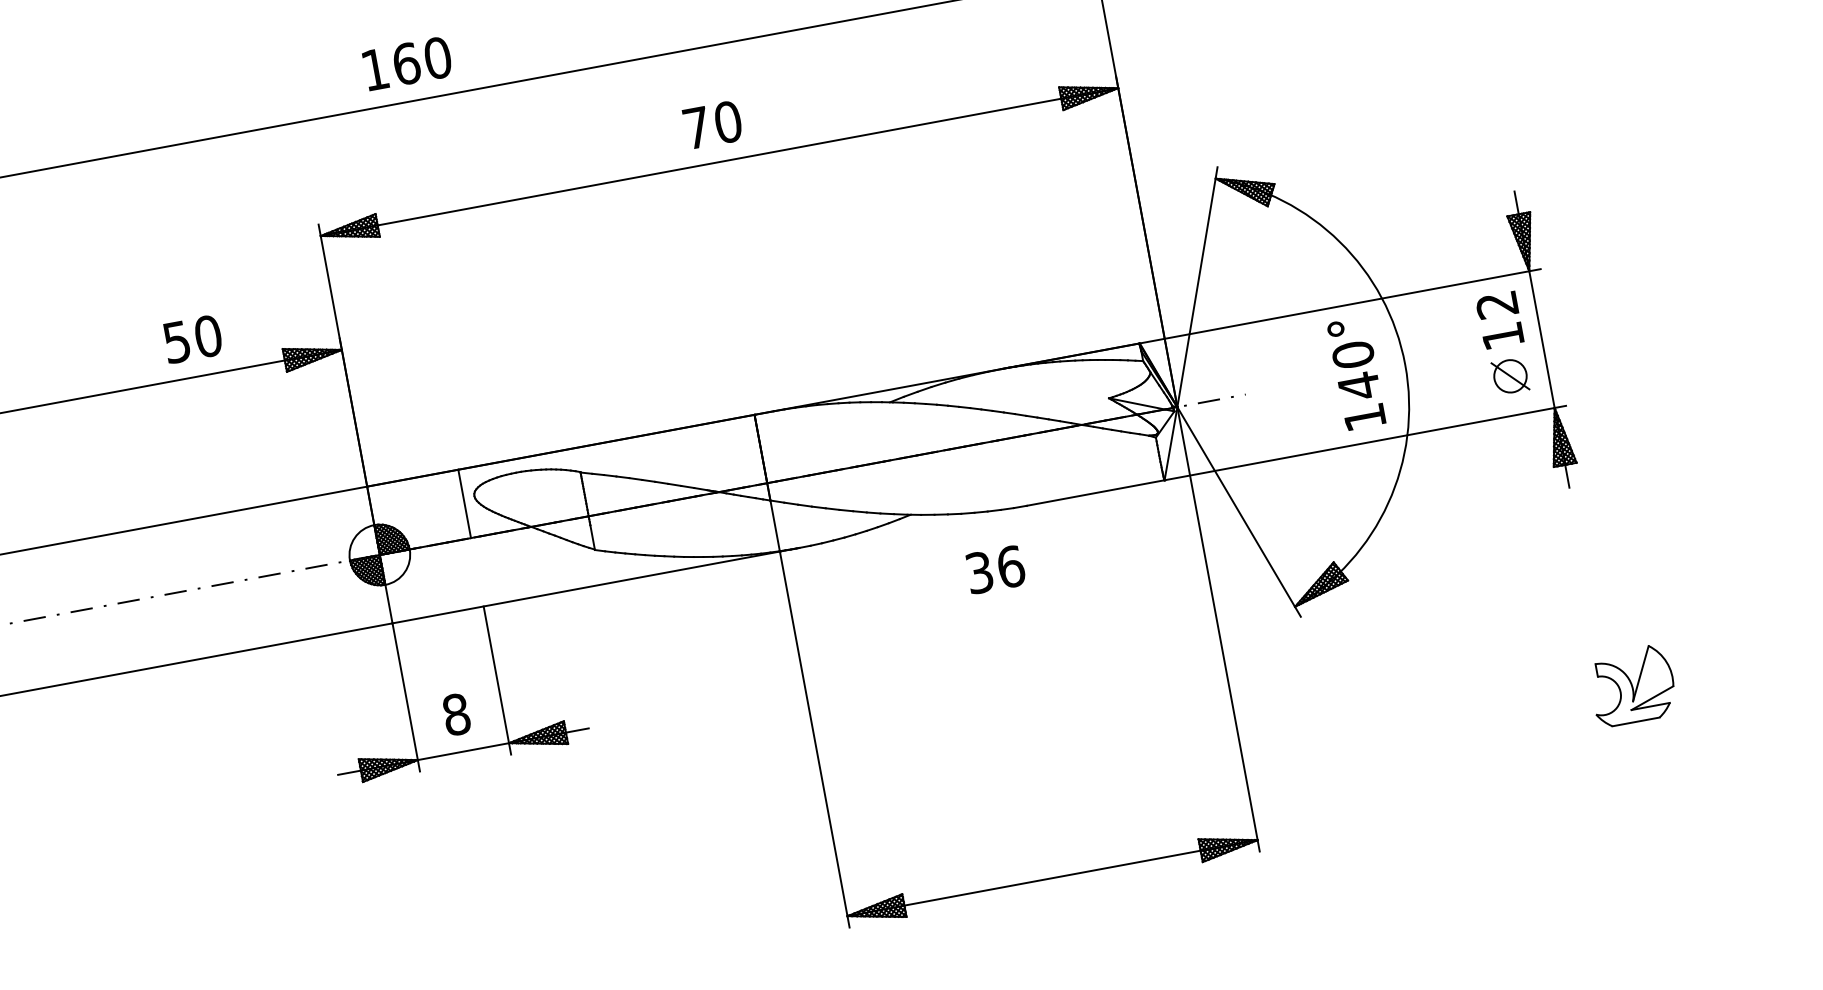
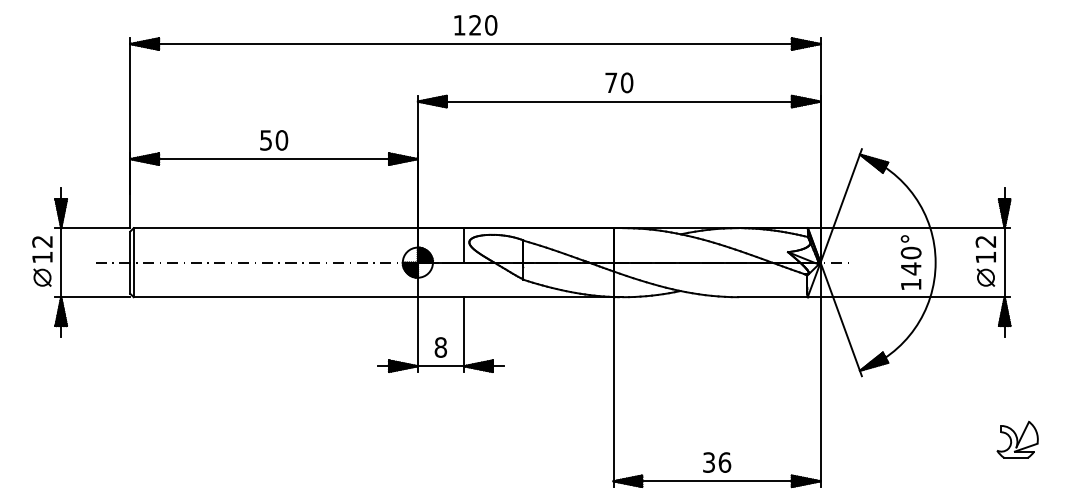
text: (406, 64) -> (475, 25), 160 -> 120
text: (193, 339) -> (274, 140), moved
text: (996, 569) -> (717, 462), moved

